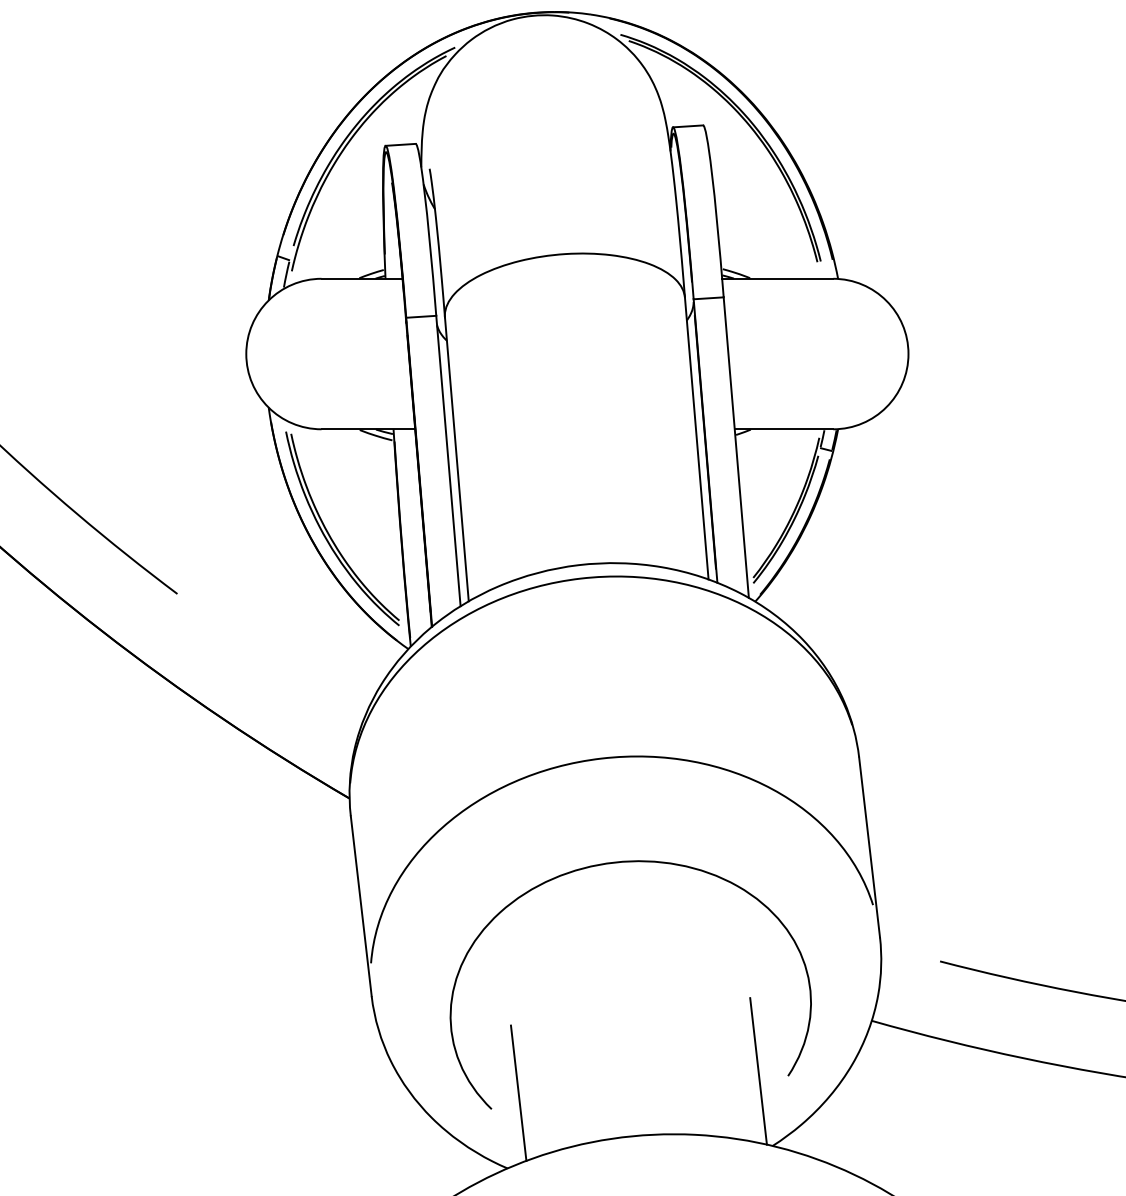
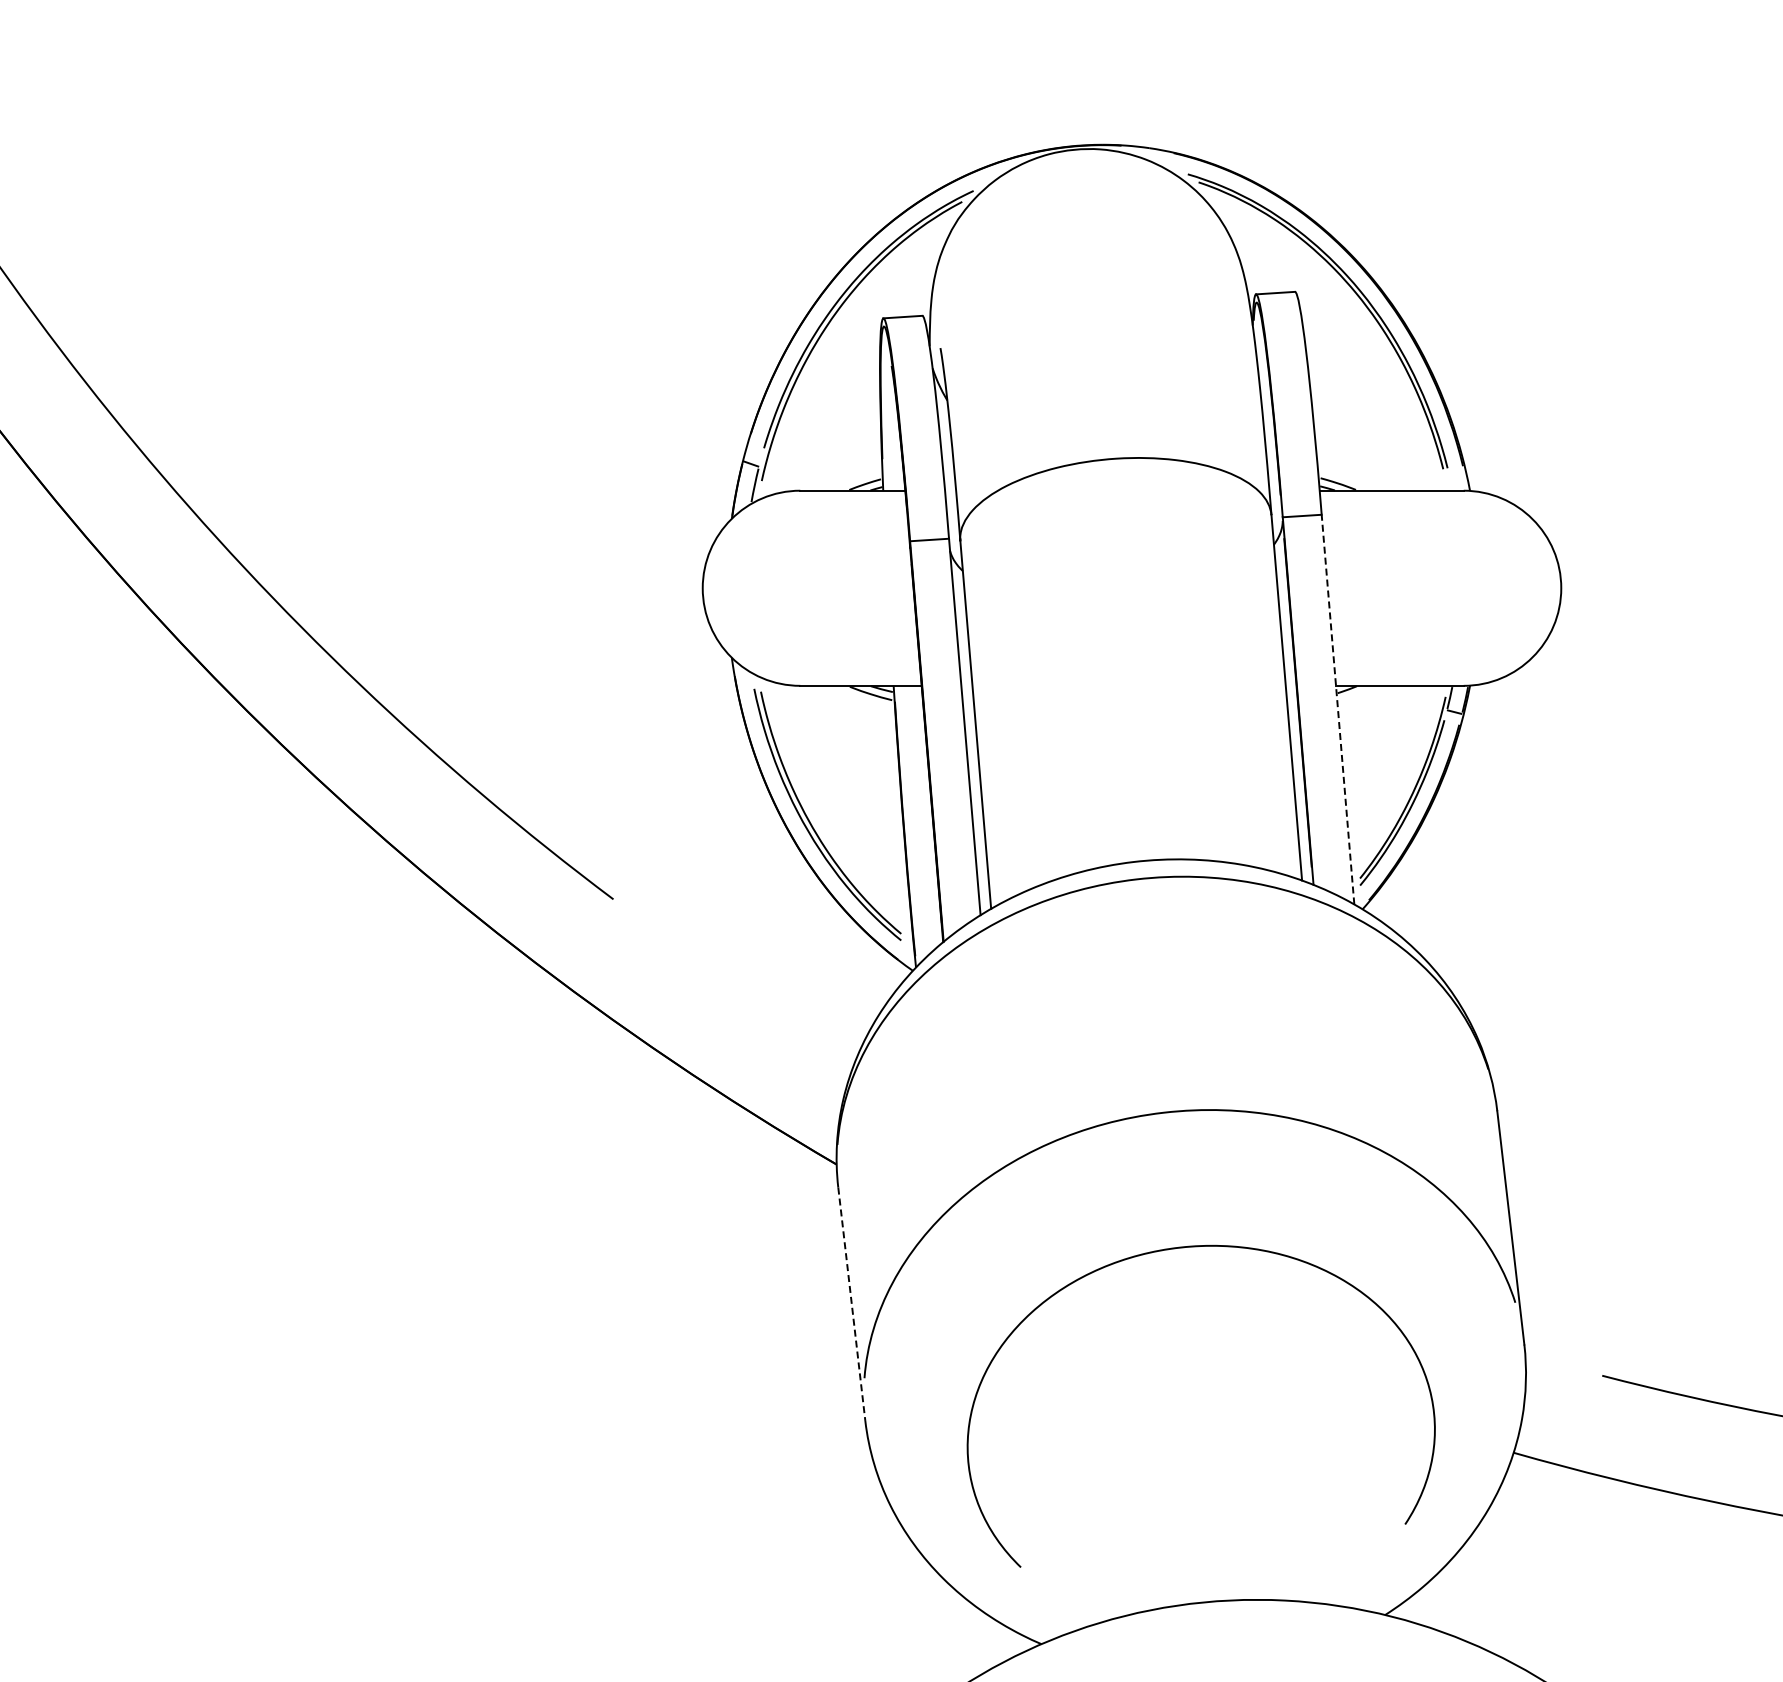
line: (736, 447) -> (1338, 709), solid -> dashed
line: (361, 906) -> (851, 1304), solid -> dashed
line: (758, 1071) -> (1366, 1518), removed
line: (518, 1093) -> (1055, 1546), removed

